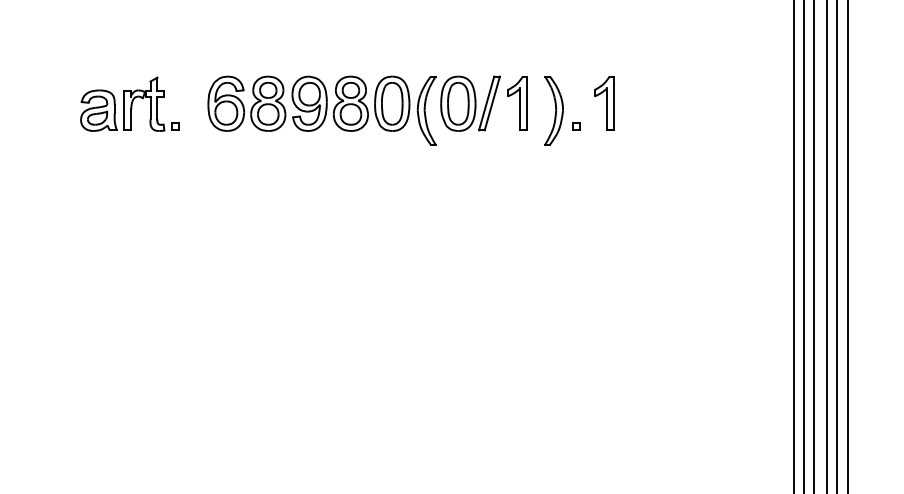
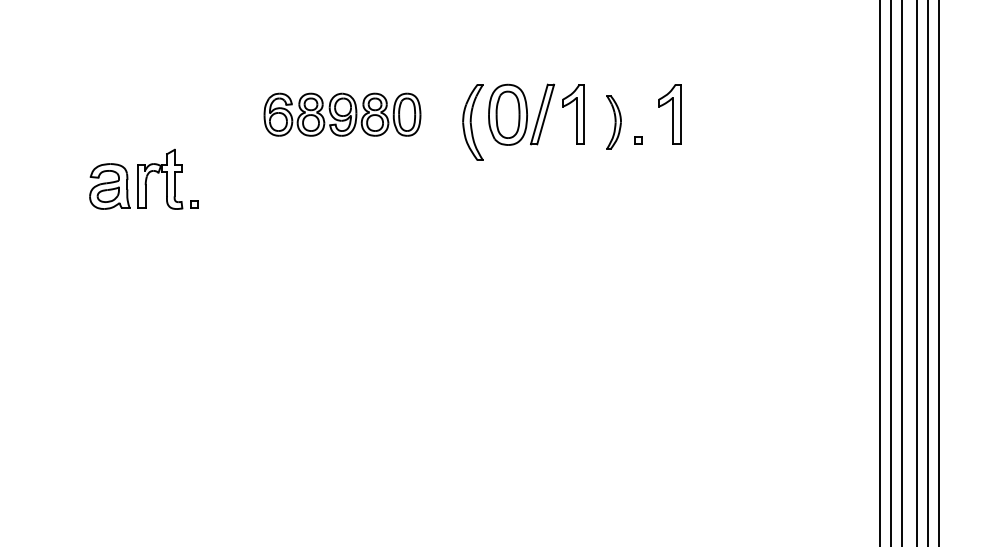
part: (129, 103) -> (143, 178), moved
part: (308, 103) -> (342, 114), size x0.7
part: (553, 110) -> (613, 122), size x0.7

